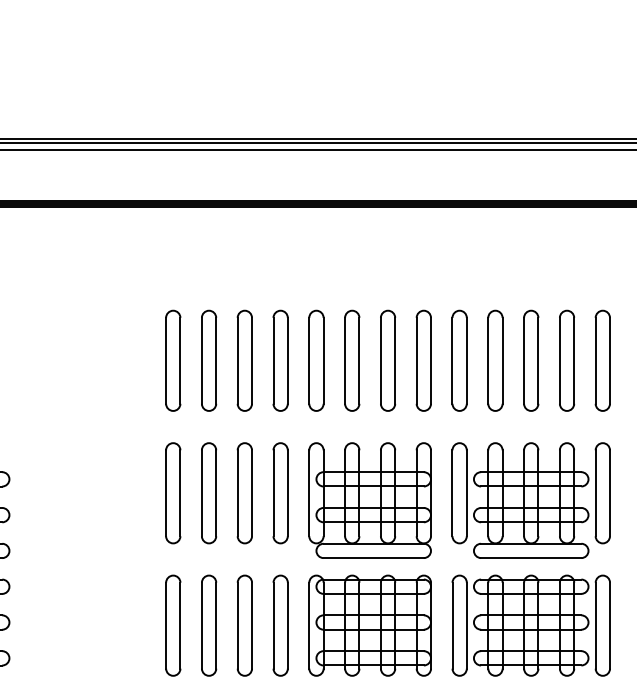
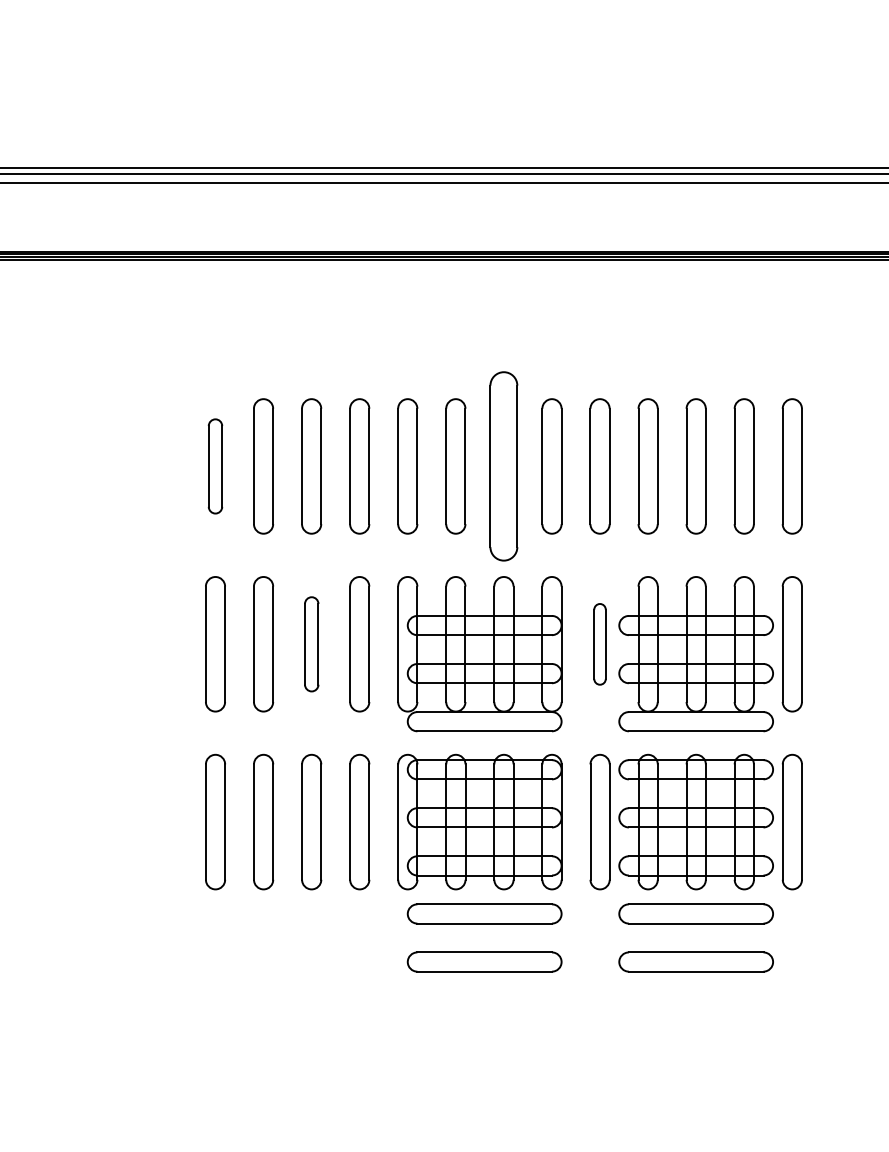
part: (173, 360) -> (215, 466), size x0.7
part: (387, 360) -> (503, 466), size x1.4
part: (244, 493) -> (311, 644), size x0.7
part: (459, 493) -> (599, 644), size x0.6

